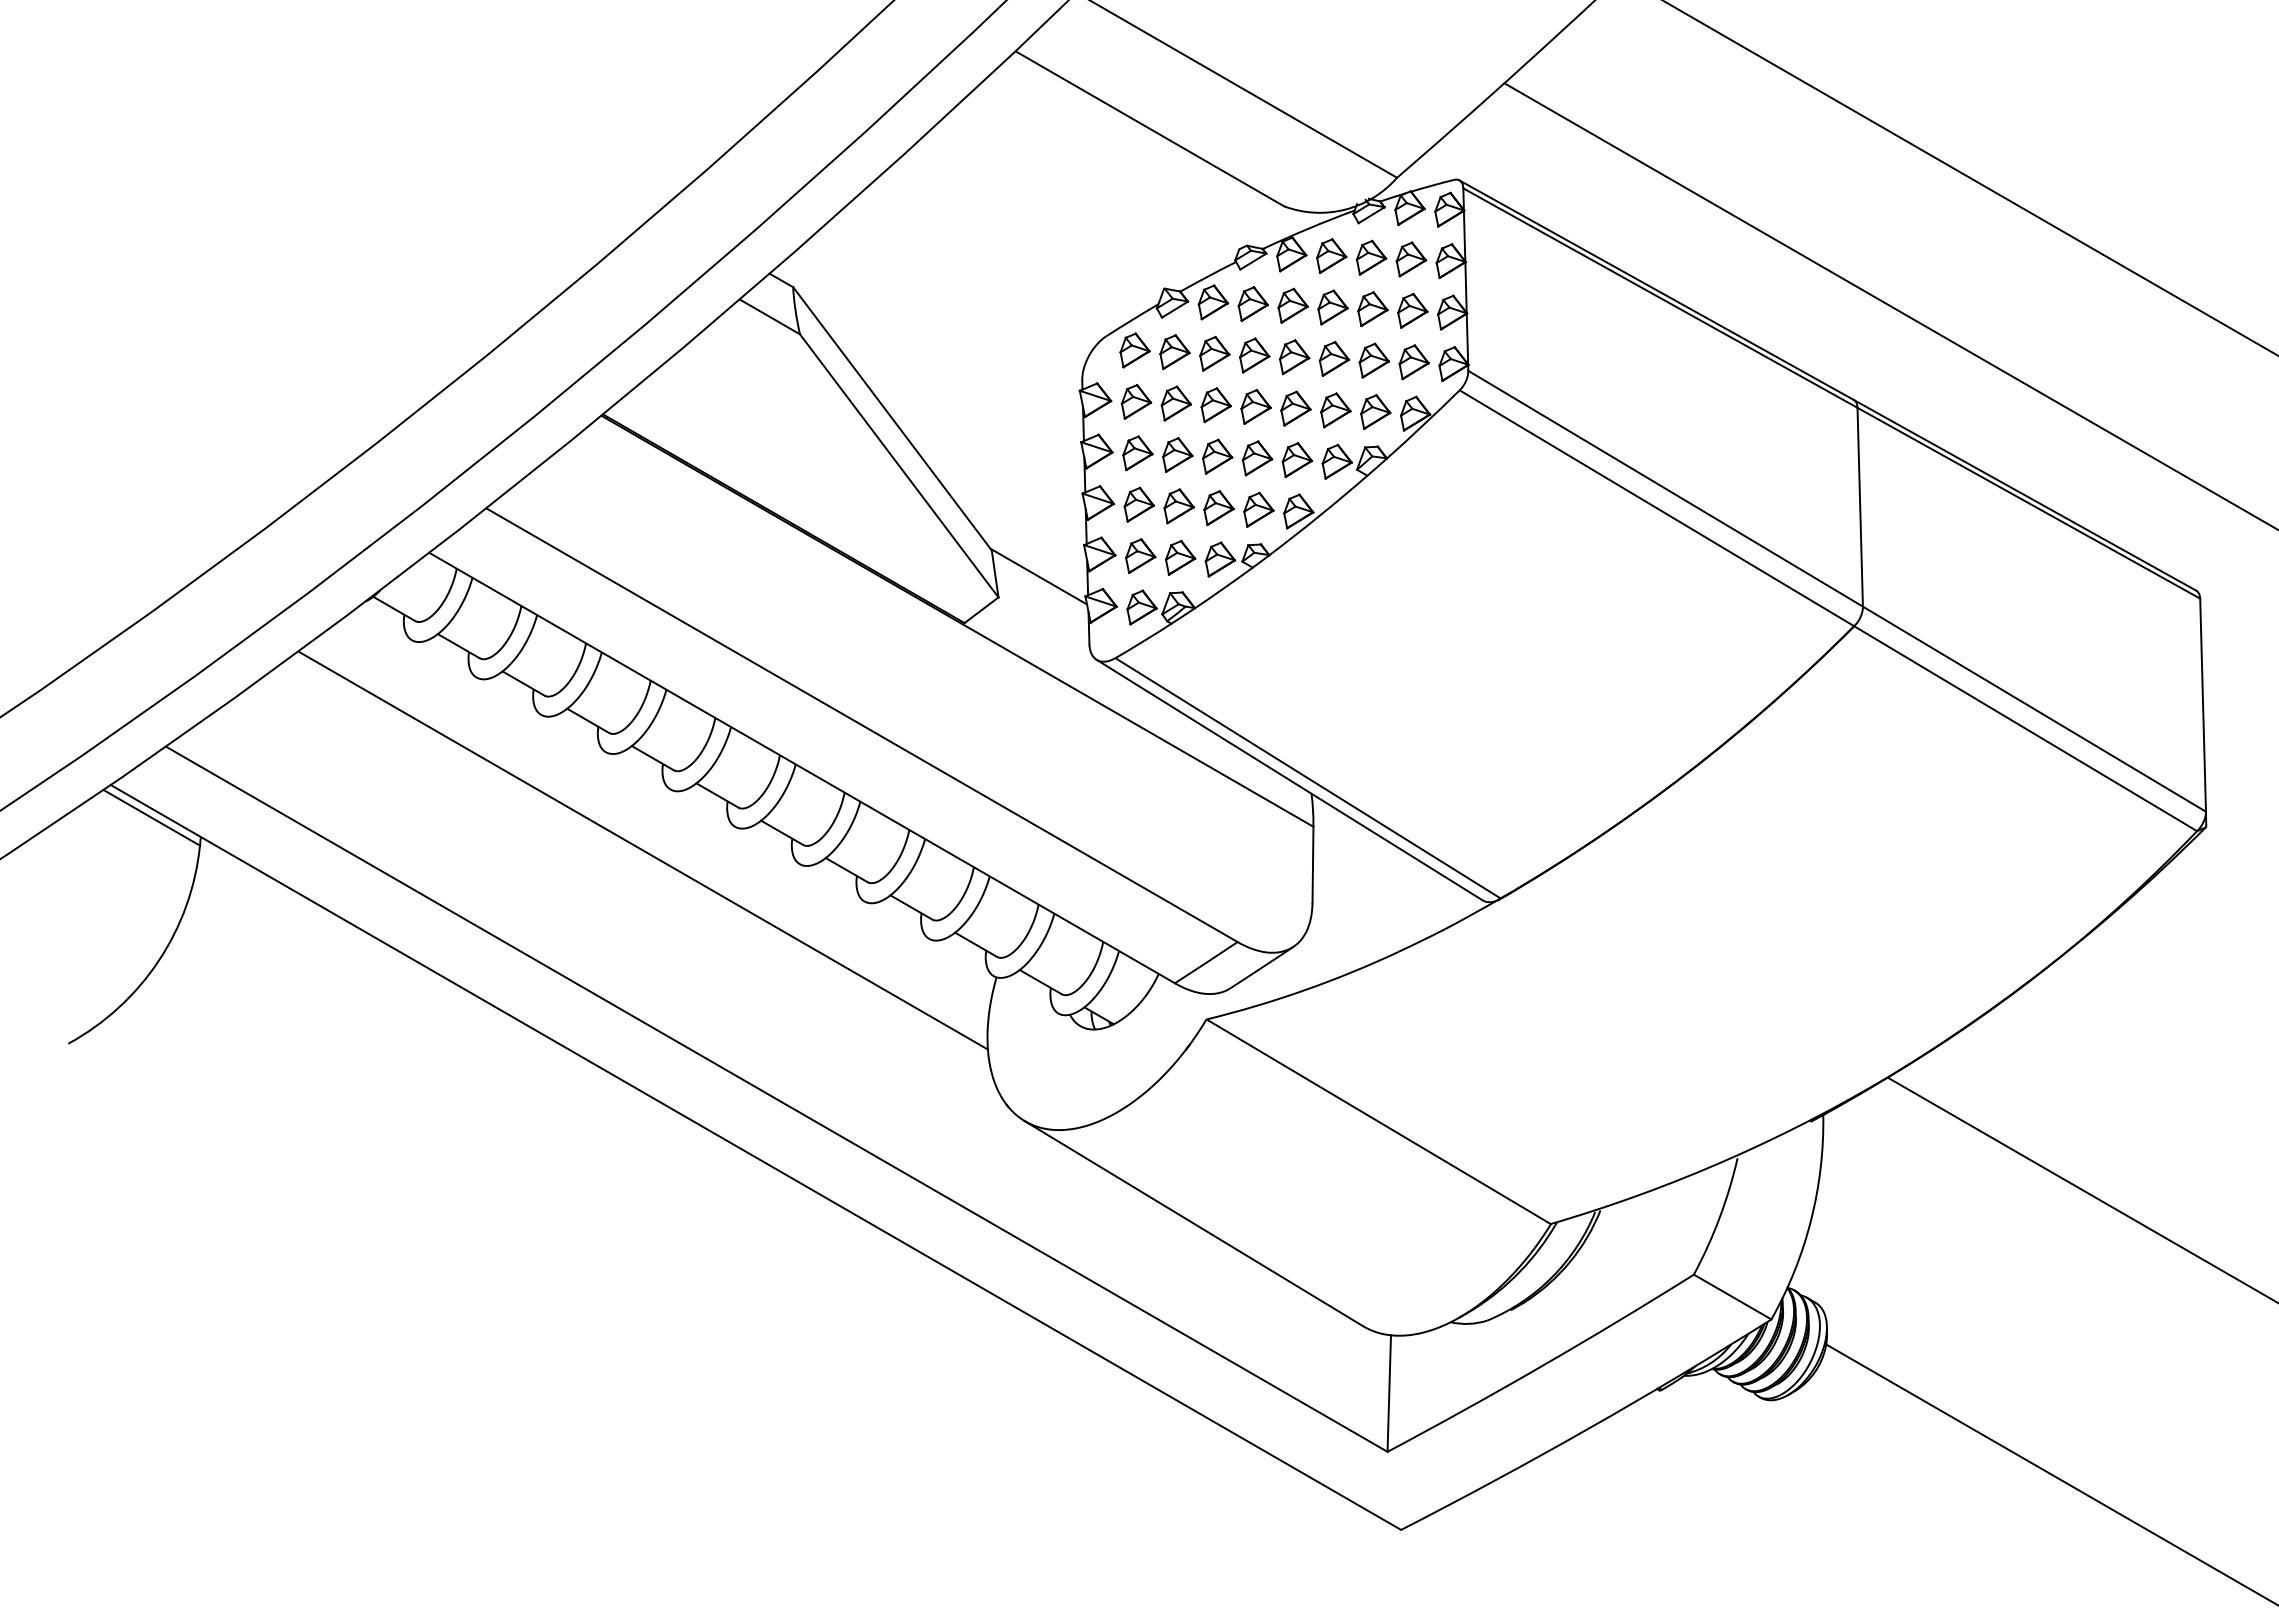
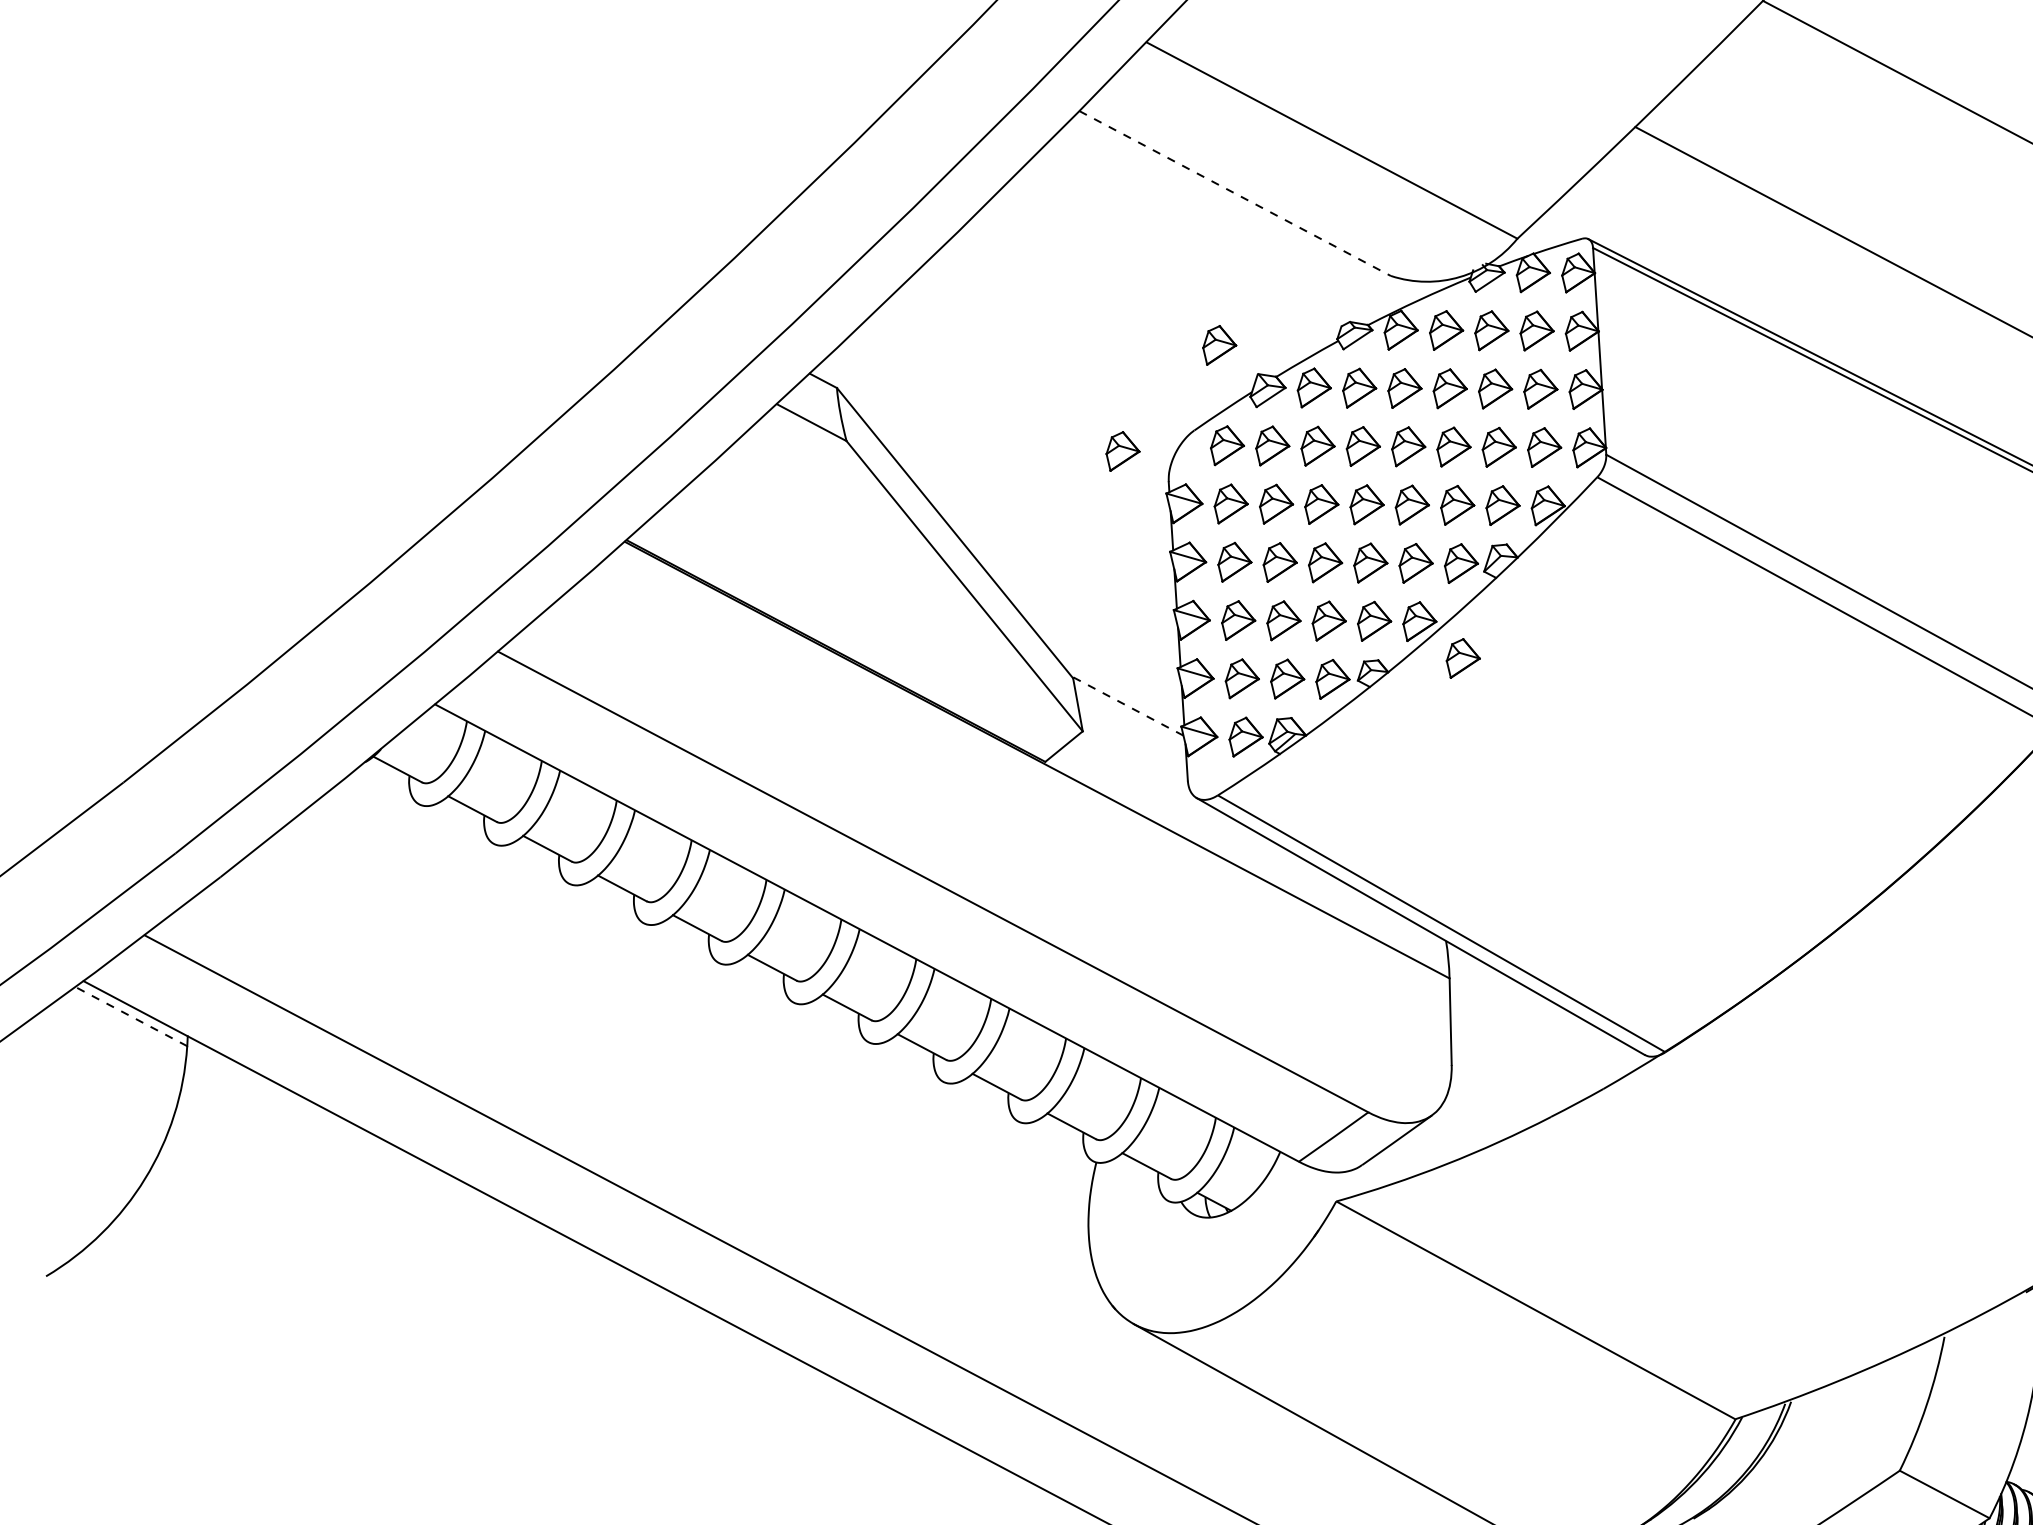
line: (1150, 129) -> (1235, 194), solid -> dashed
part: (1131, 261) -> (1219, 344), added
part: (1042, 351) -> (1122, 450), added
part: (1335, 545) -> (1462, 658), added
line: (1038, 576) -> (1127, 705), solid -> dashed
line: (151, 817) -> (131, 1016), solid -> dashed
line: (642, 850) -> (689, 1033), removed

